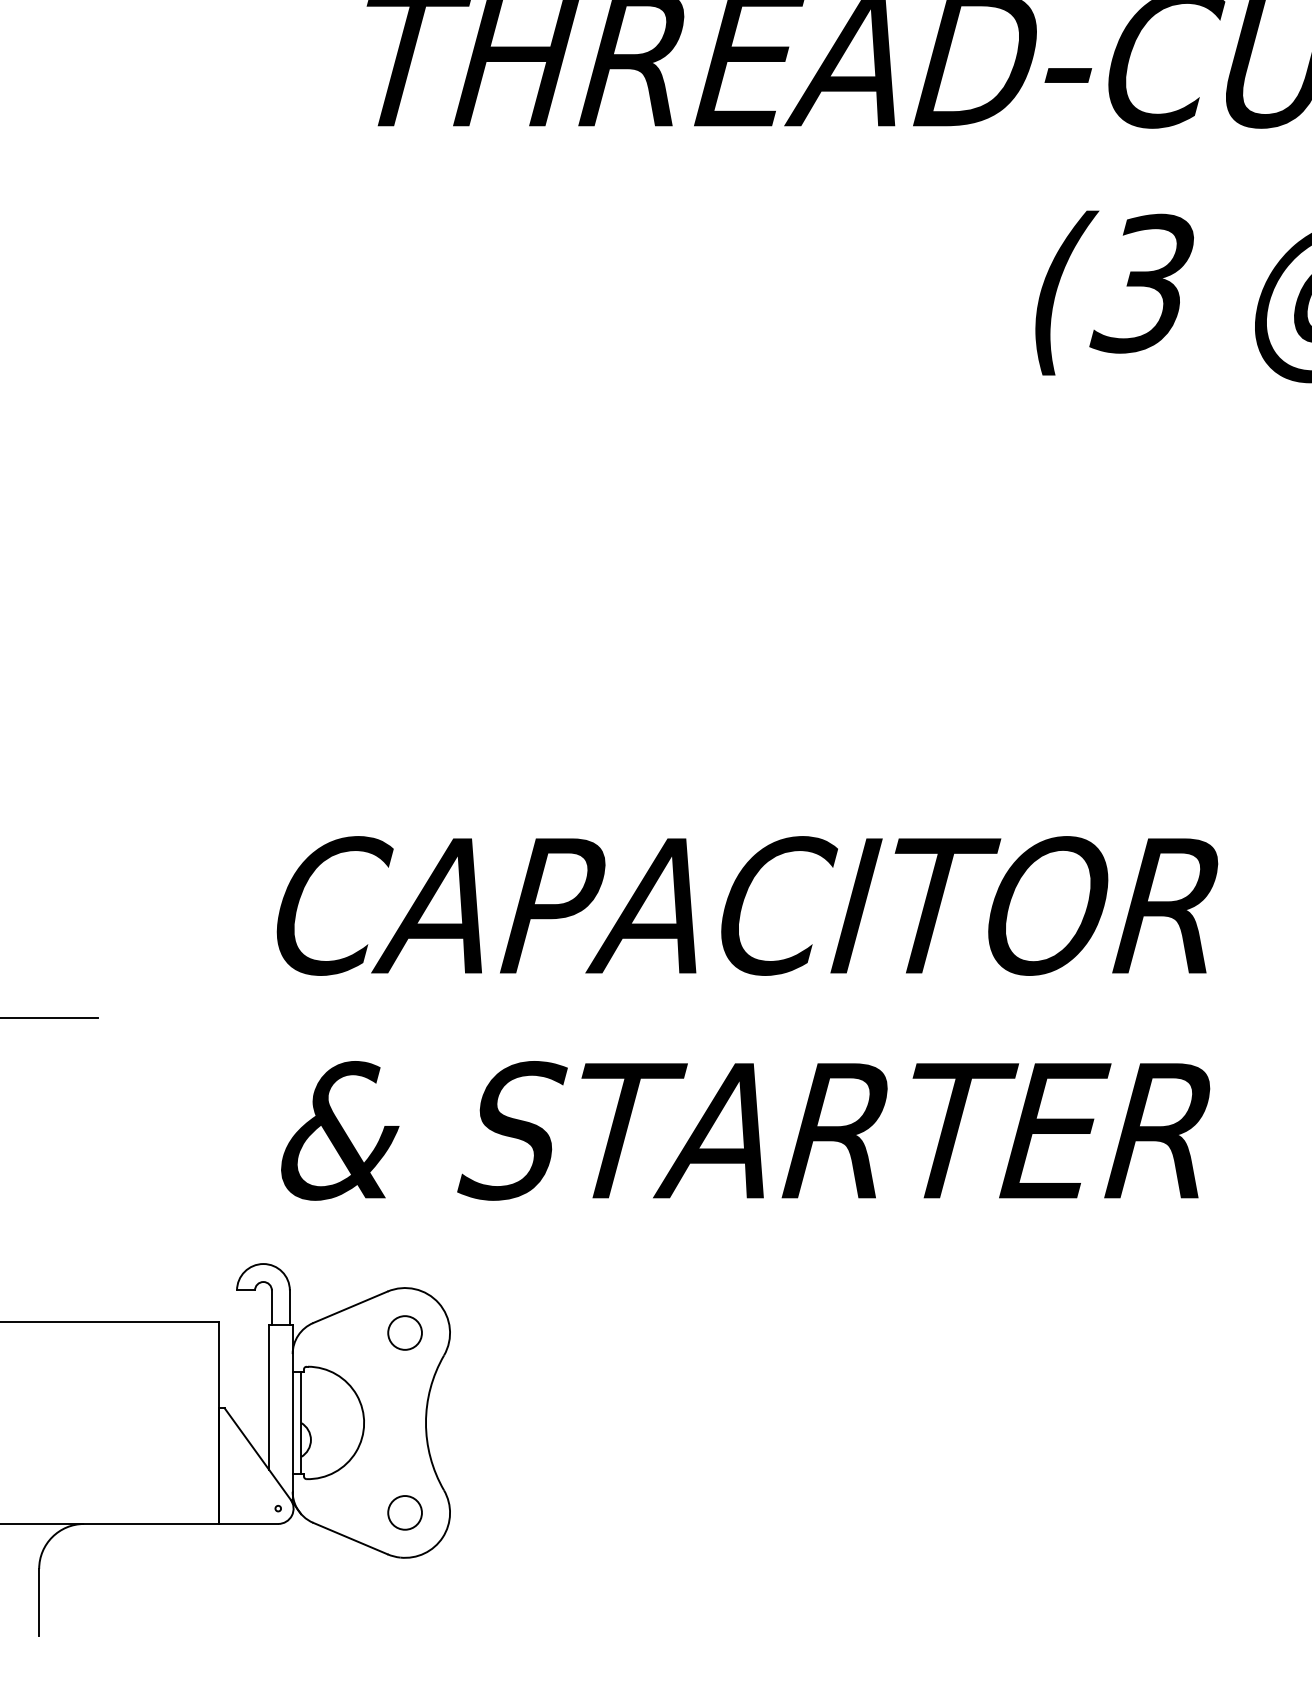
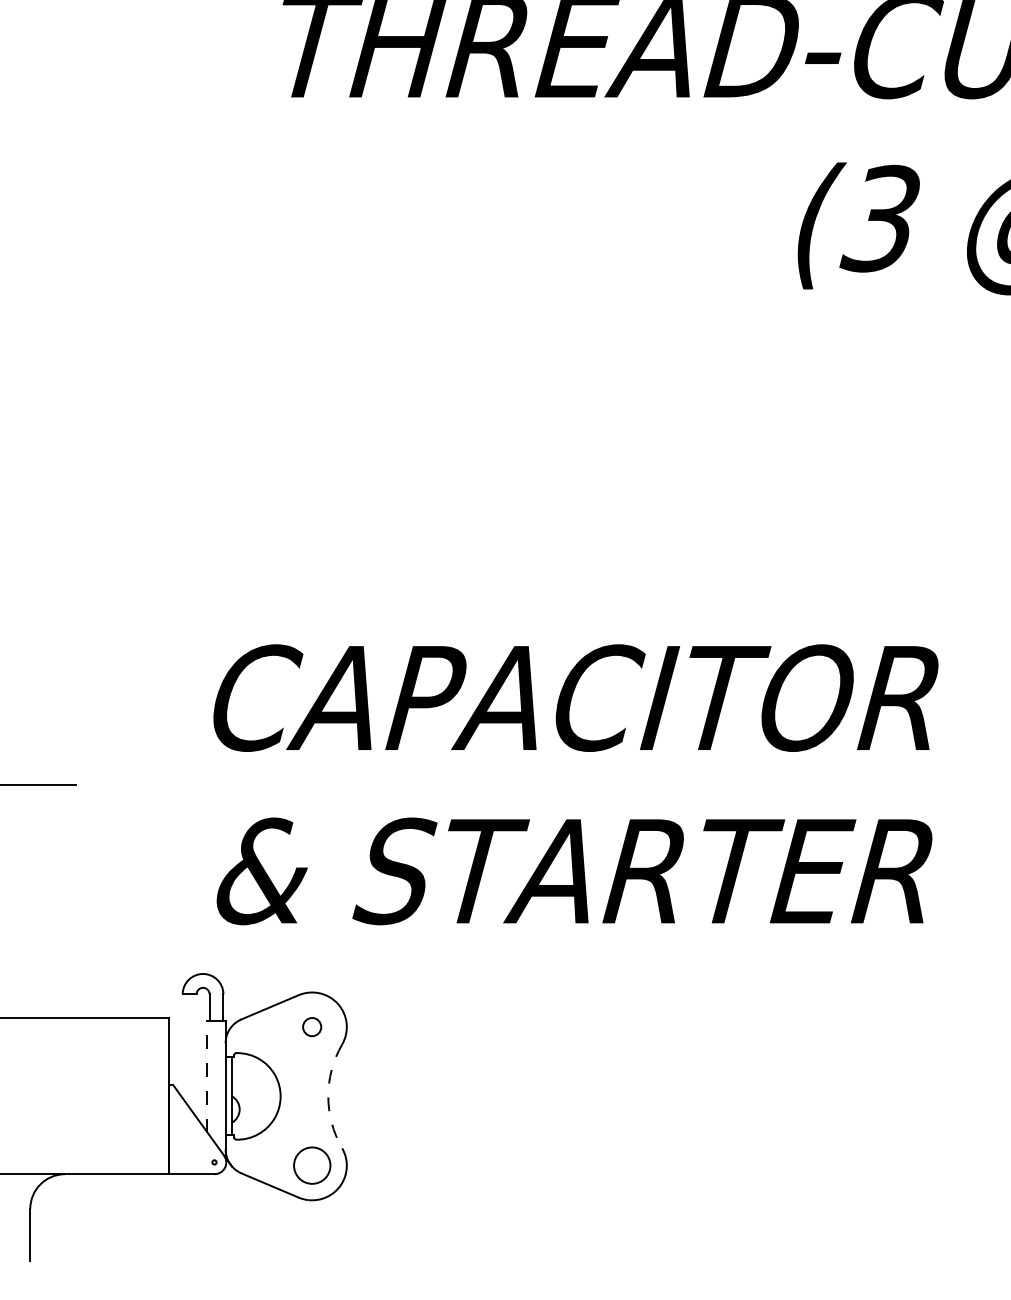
circle: (404, 1332) -> (311, 1026), size x0.7
line: (269, 1397) -> (207, 1076), solid -> dashed
arc: (425, 1422) -> (327, 1096), solid -> dashed
circle: (404, 1512) -> (311, 1165), size x1.4

